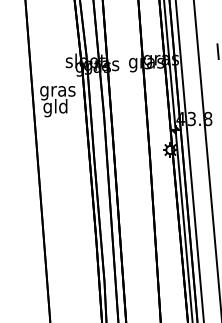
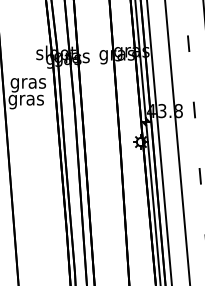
text: (55, 108) -> (26, 100), gld -> gras

